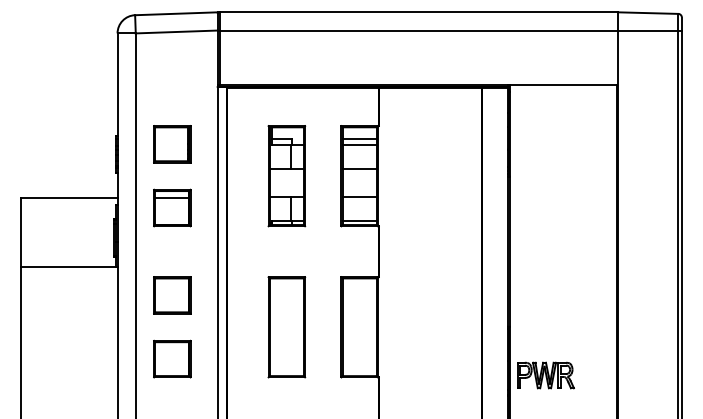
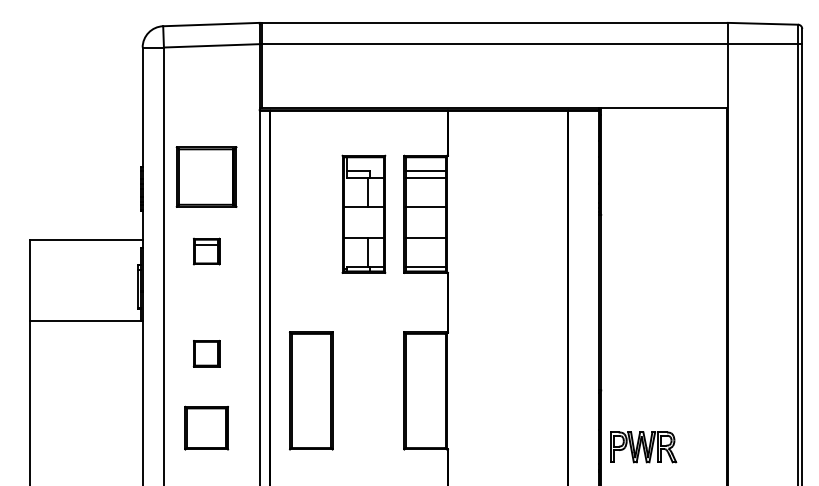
part: (172, 144) -> (206, 177), size x1.4
part: (286, 176) -> (363, 214), moved
part: (172, 207) -> (206, 250), size x0.6
part: (172, 295) -> (206, 353), size x0.6
part: (286, 327) -> (310, 391), moved

